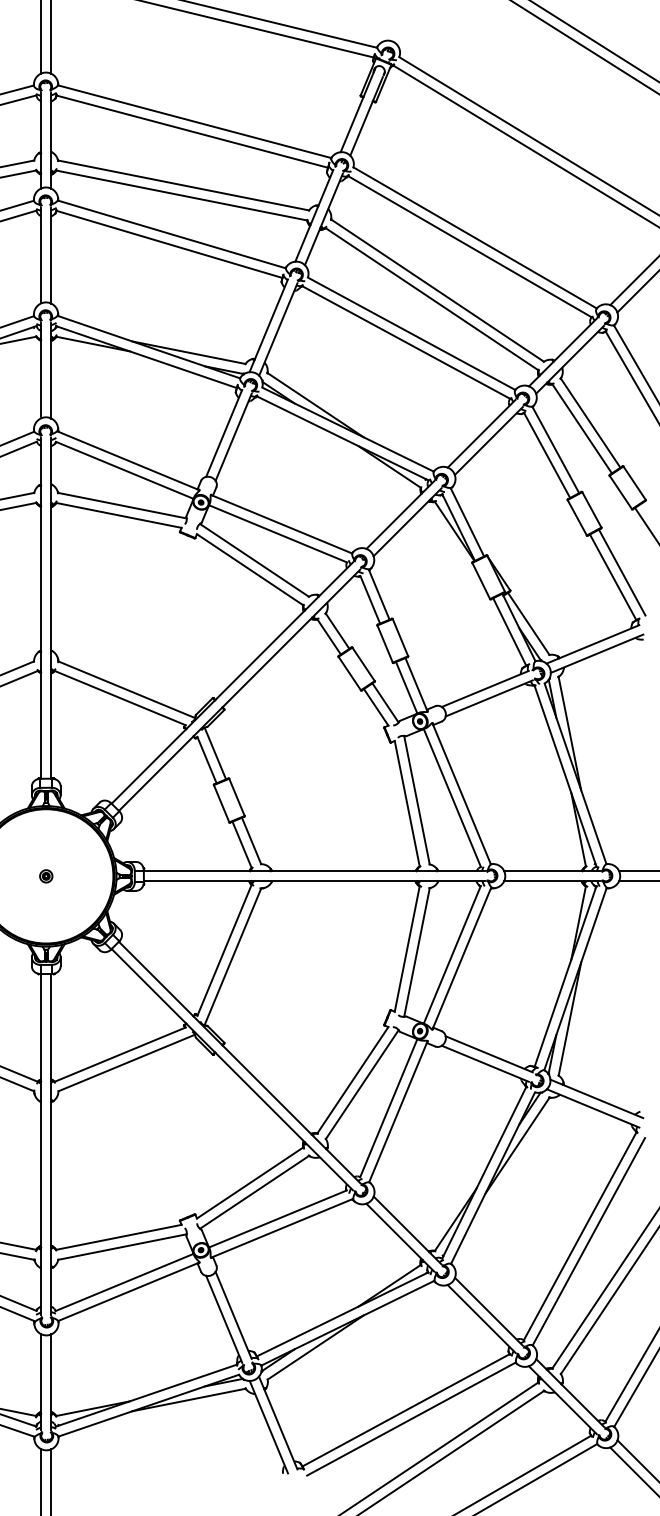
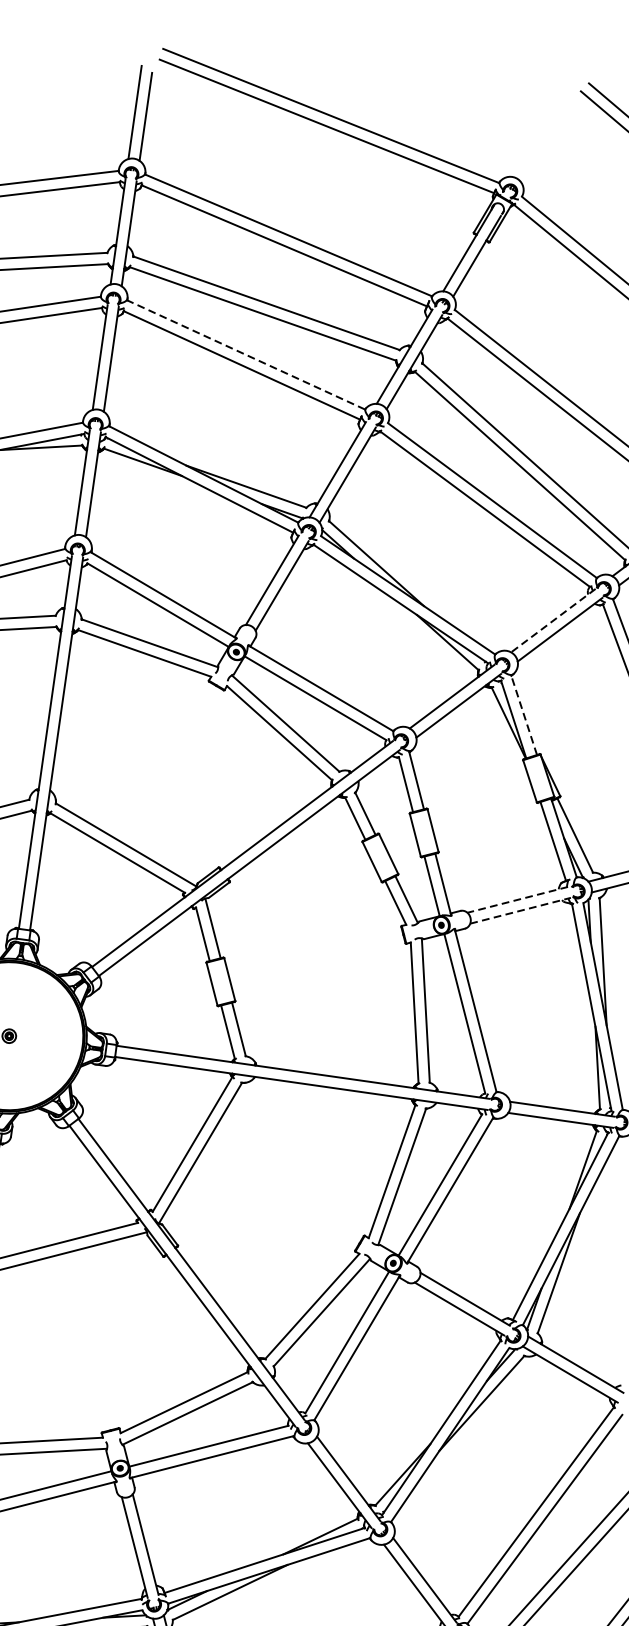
line: (171, 234) -> (245, 354), solid -> dashed
line: (481, 433) -> (553, 620), solid -> dashed
line: (467, 522) -> (524, 715), solid -> dashed
line: (484, 689) -> (516, 900), solid -> dashed
line: (489, 698) -> (520, 910), solid -> dashed

